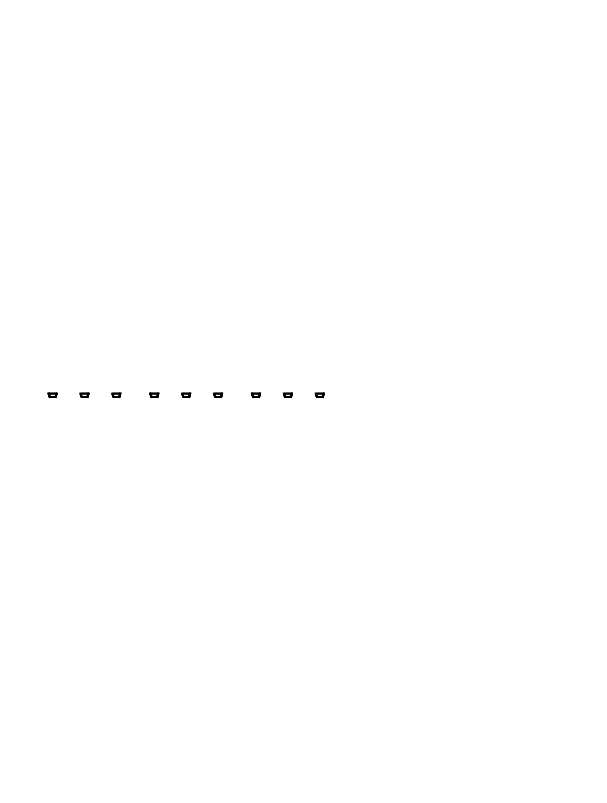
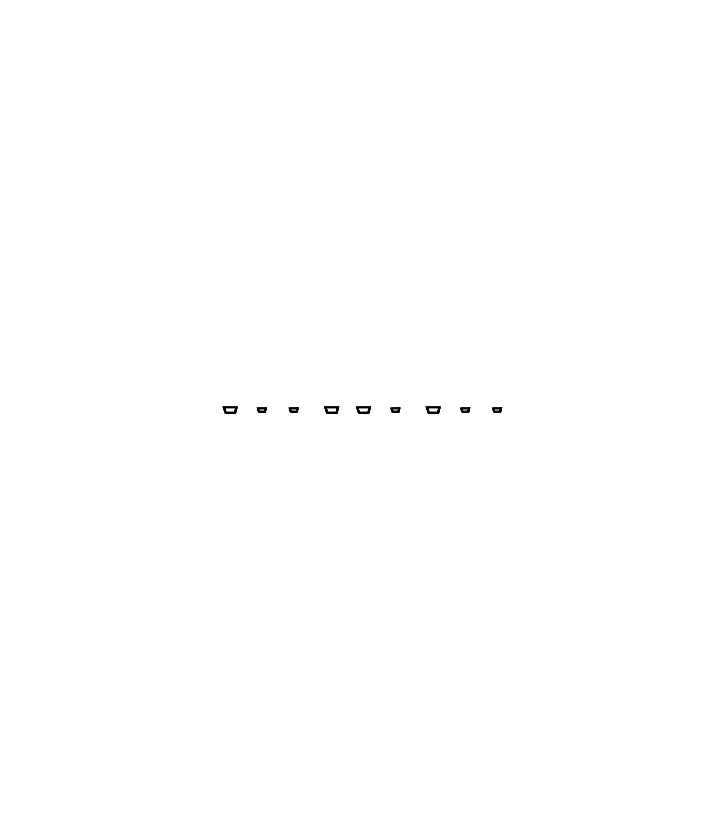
part: (52, 394) -> (229, 409), size x1.6
part: (154, 394) -> (331, 409), size x1.6
part: (186, 394) -> (363, 409), size x1.6
part: (256, 394) -> (433, 409), size x1.6

